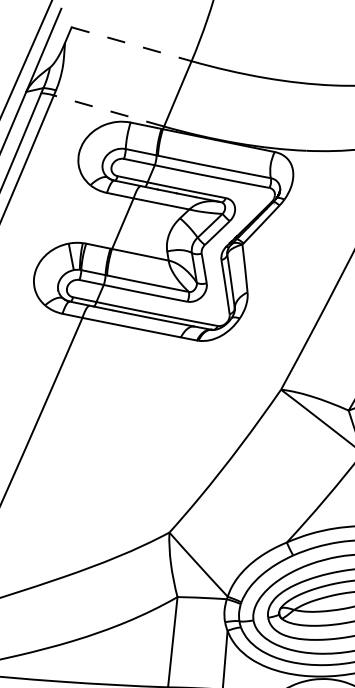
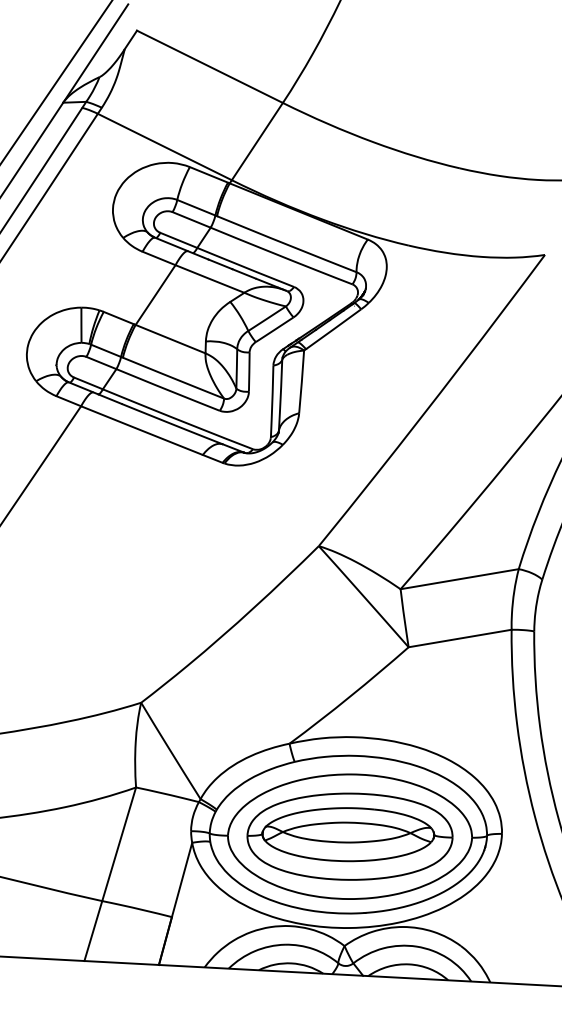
line: (132, 44) -> (210, 67), dashed -> solid
line: (108, 111) -> (164, 147), dashed -> solid

